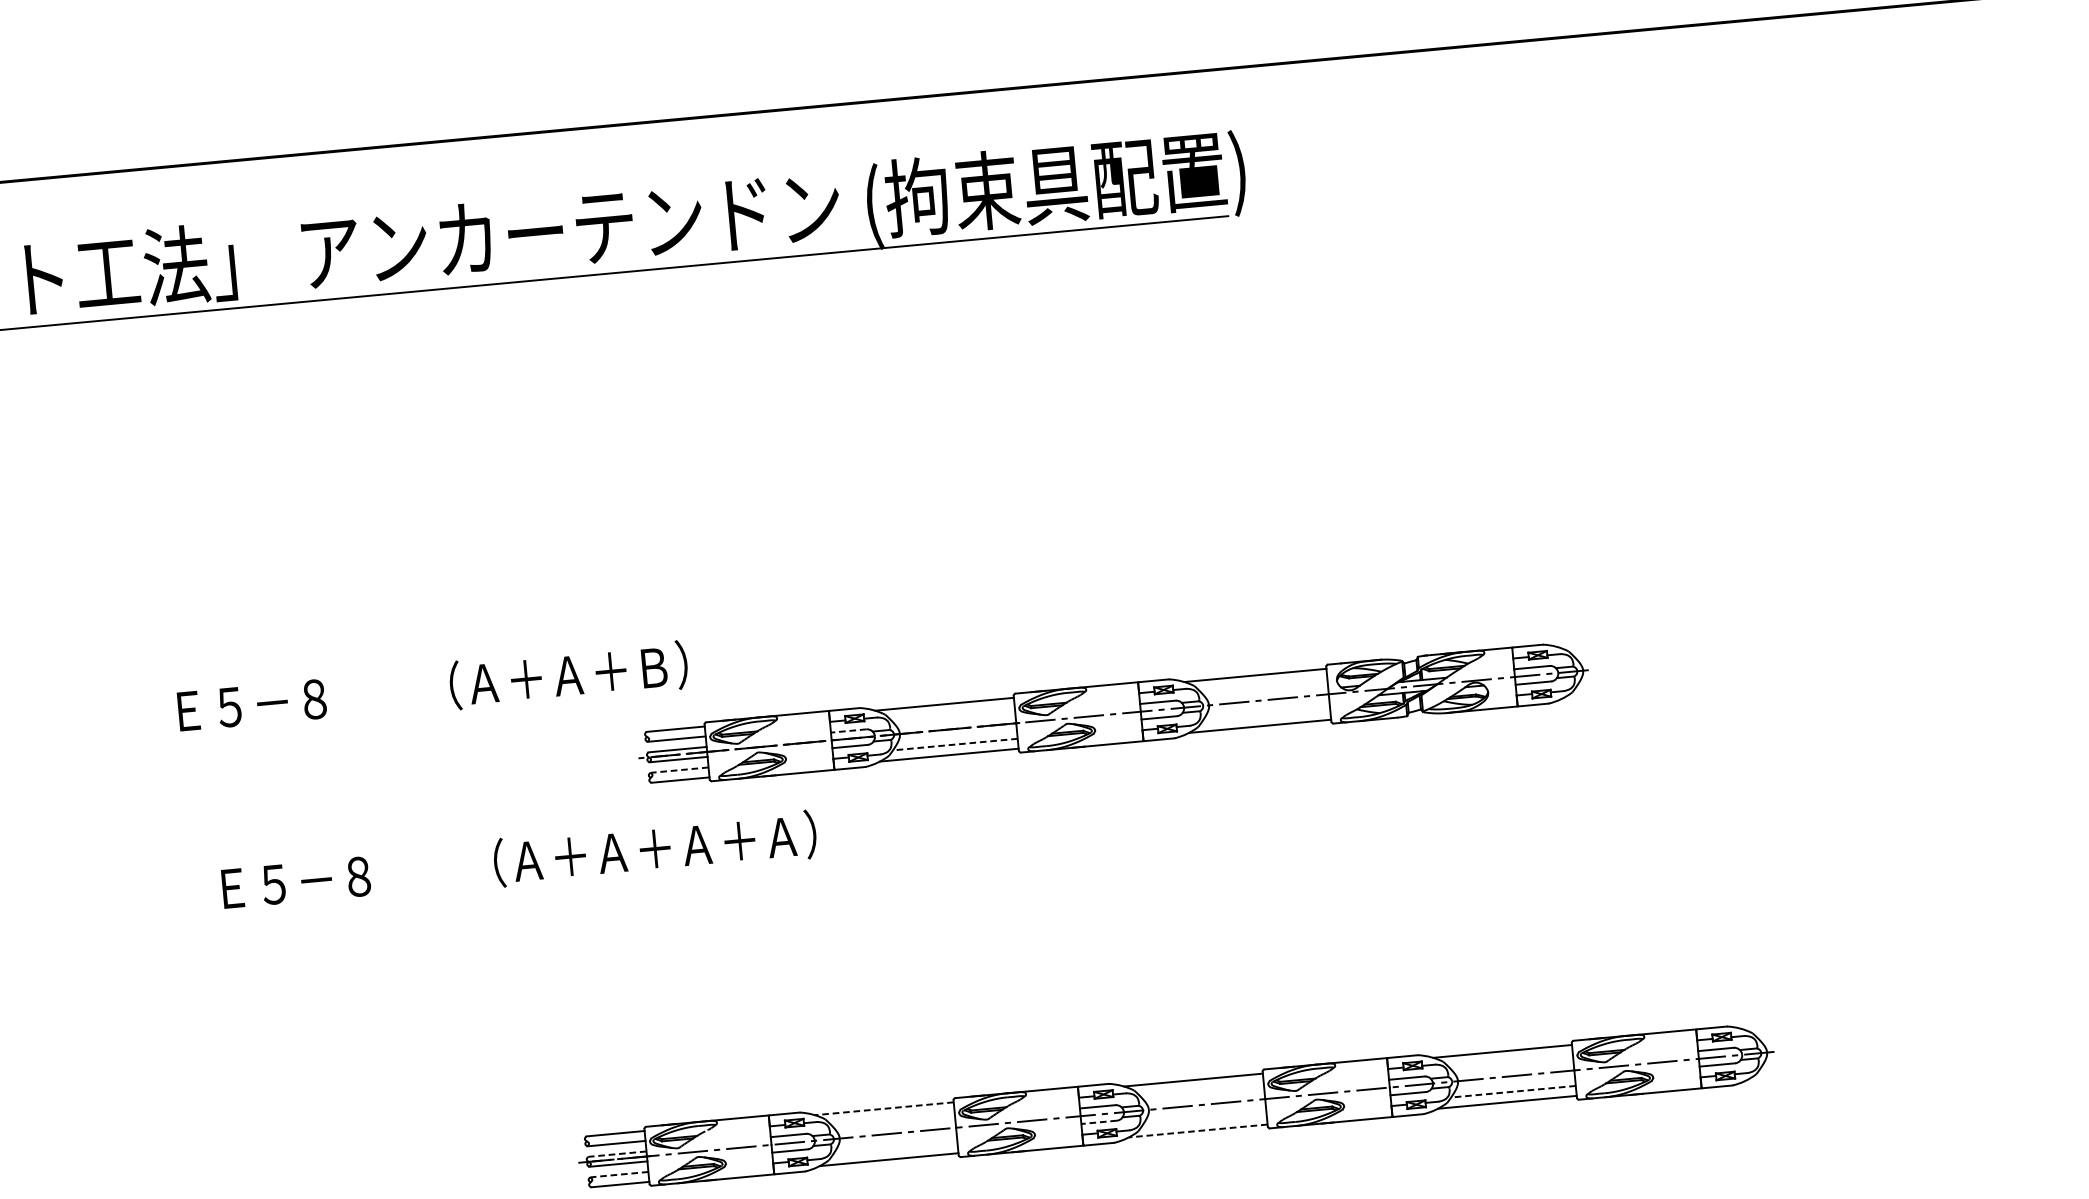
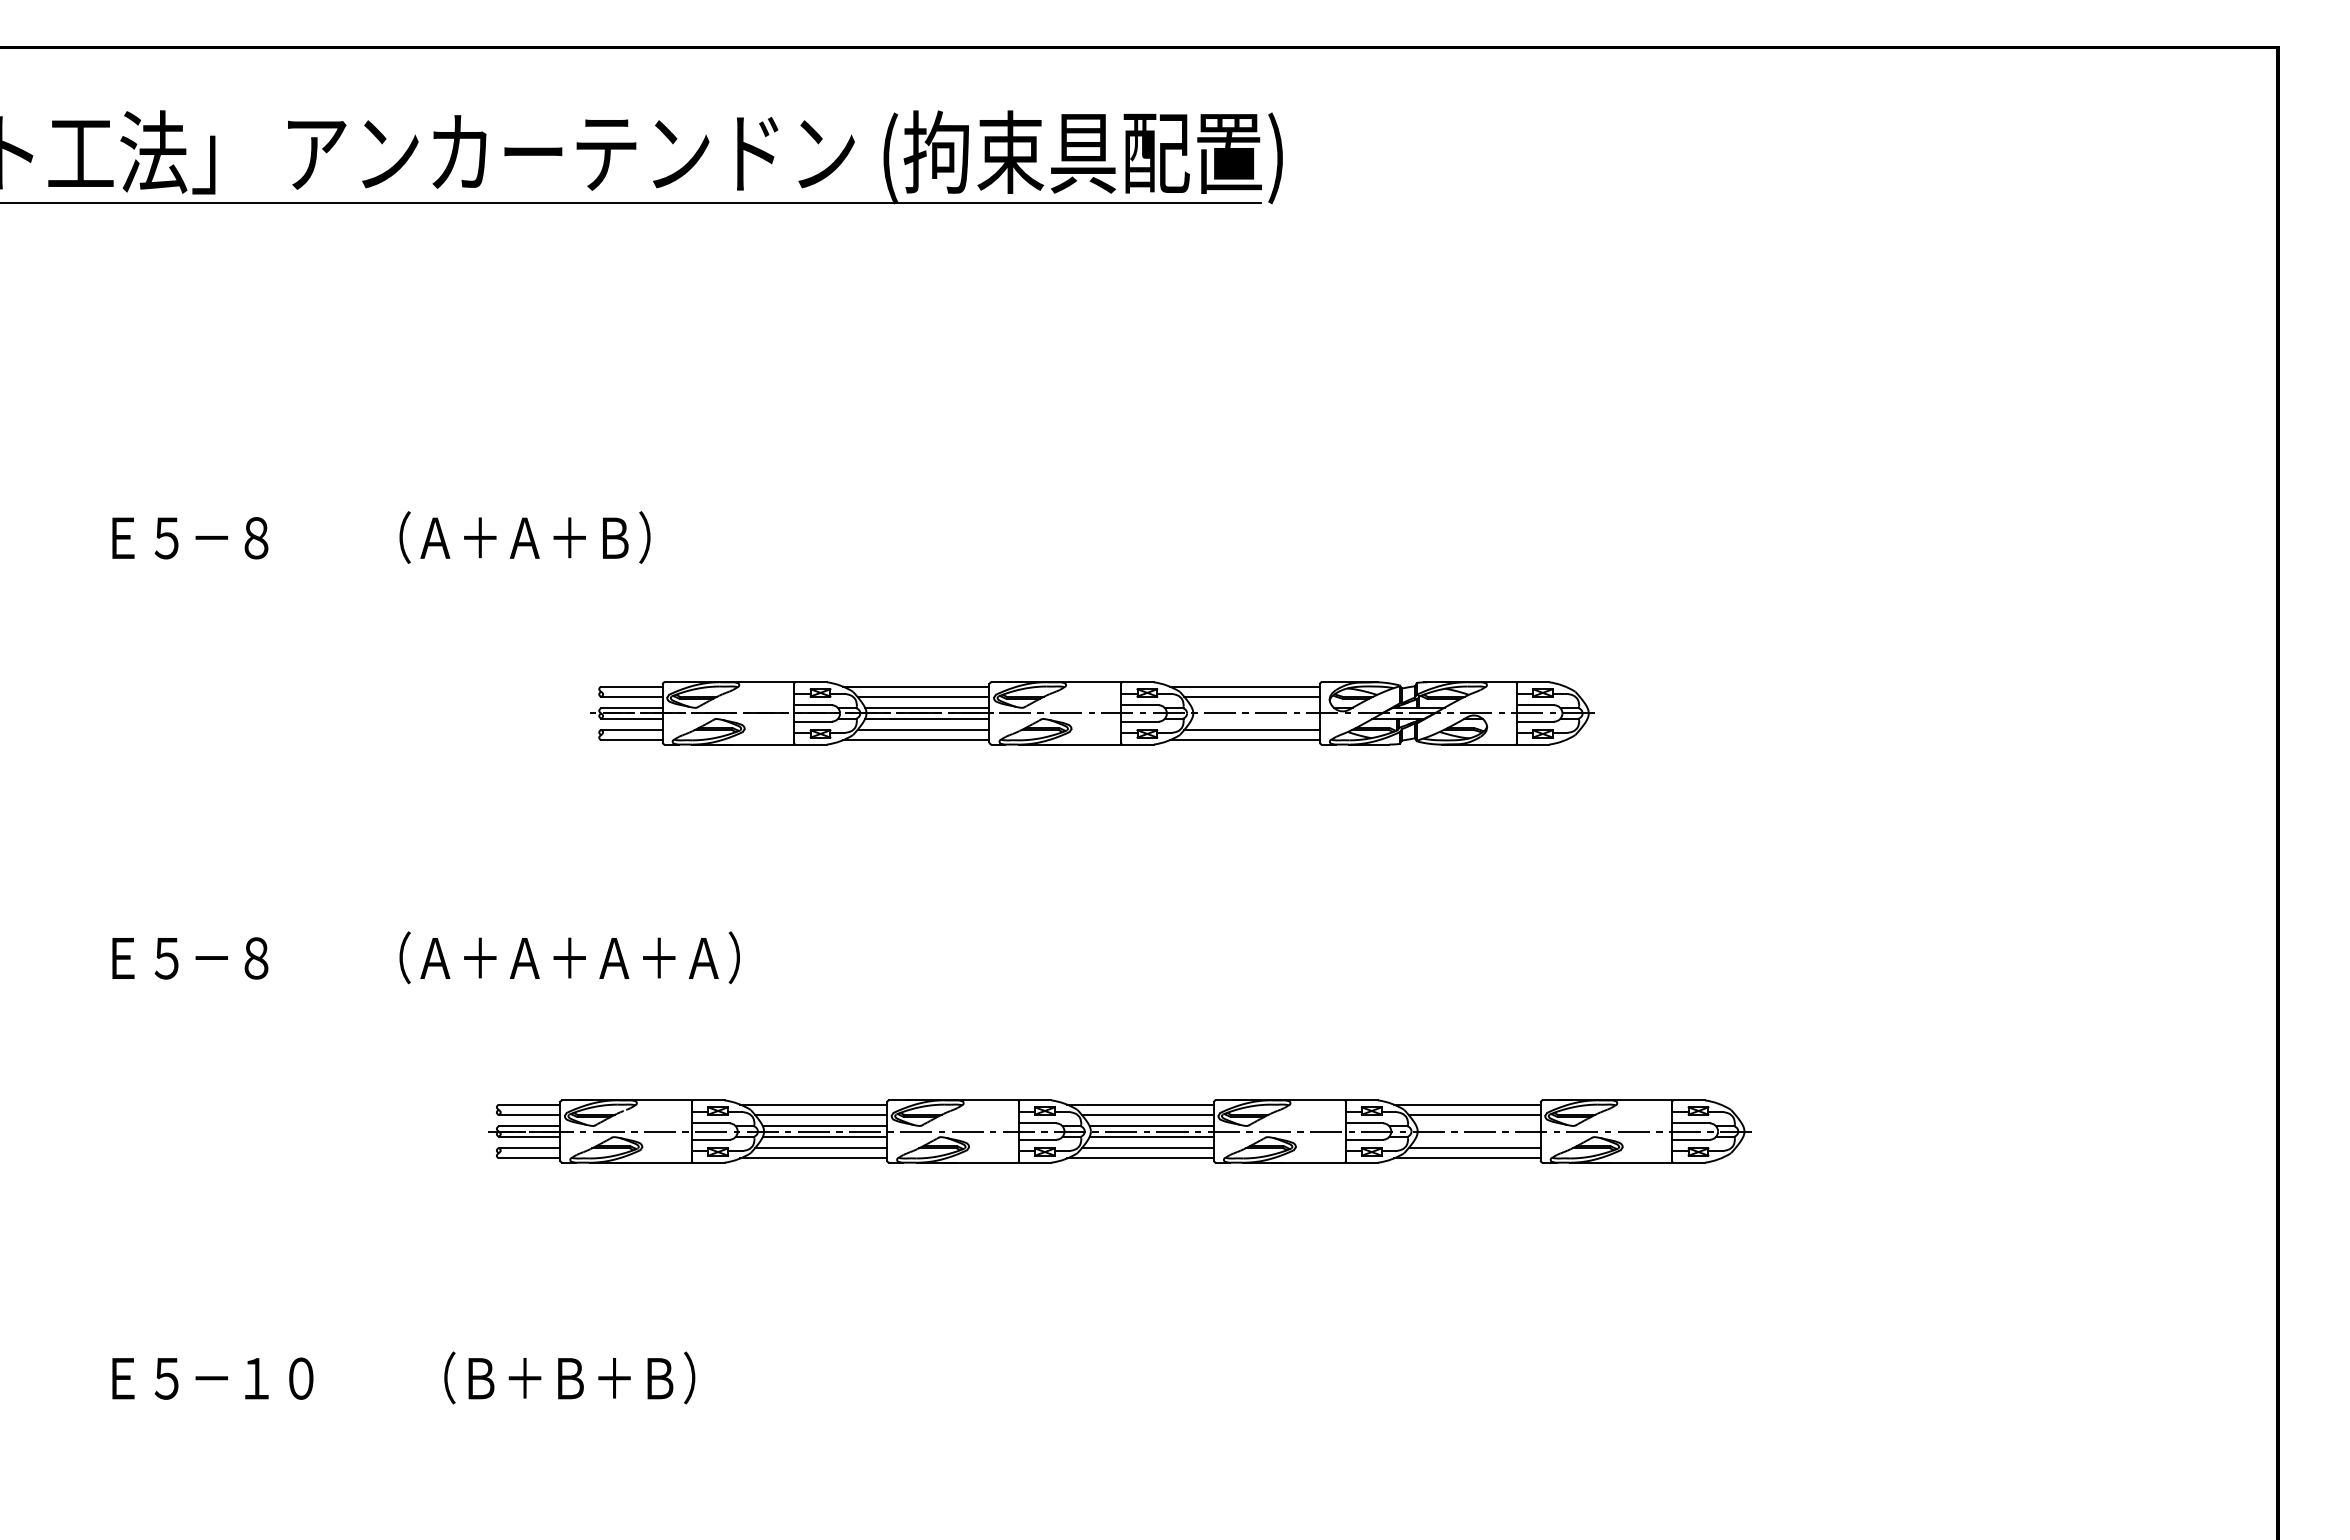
line: (1262, 685) -> (1251, 697), added
text: (432, 687) -> (381, 537), moved
line: (952, 713) -> (923, 697), added
line: (1265, 715) -> (1251, 729), added
line: (957, 724) -> (927, 708), added
line: (849, 731) -> (813, 705), dashed -> solid
line: (958, 733) -> (927, 718), added
line: (955, 744) -> (923, 729), dashed -> solid
line: (679, 769) -> (631, 729), dashed -> solid
text: (518, 861) -> (425, 957), moved
line: (1510, 1061) -> (1474, 1115), added
line: (1201, 1089) -> (1147, 1115), added
line: (1513, 1091) -> (1474, 1147), dashed -> solid
line: (1205, 1099) -> (1151, 1126), added
line: (884, 1108) -> (813, 1104), dashed -> solid
line: (1206, 1109) -> (1151, 1136), added
line: (892, 1118) -> (821, 1115), added
line: (1203, 1120) -> (1147, 1147), added
line: (1099, 1122) -> (1037, 1139), dashed -> solid
line: (897, 1128) -> (825, 1126), added
line: (1198, 1131) -> (1140, 1158), dashed -> solid
line: (898, 1137) -> (825, 1136), added
line: (895, 1148) -> (821, 1147), added
line: (617, 1154) -> (529, 1126), dashed -> solid
line: (619, 1174) -> (529, 1147), dashed -> solid

